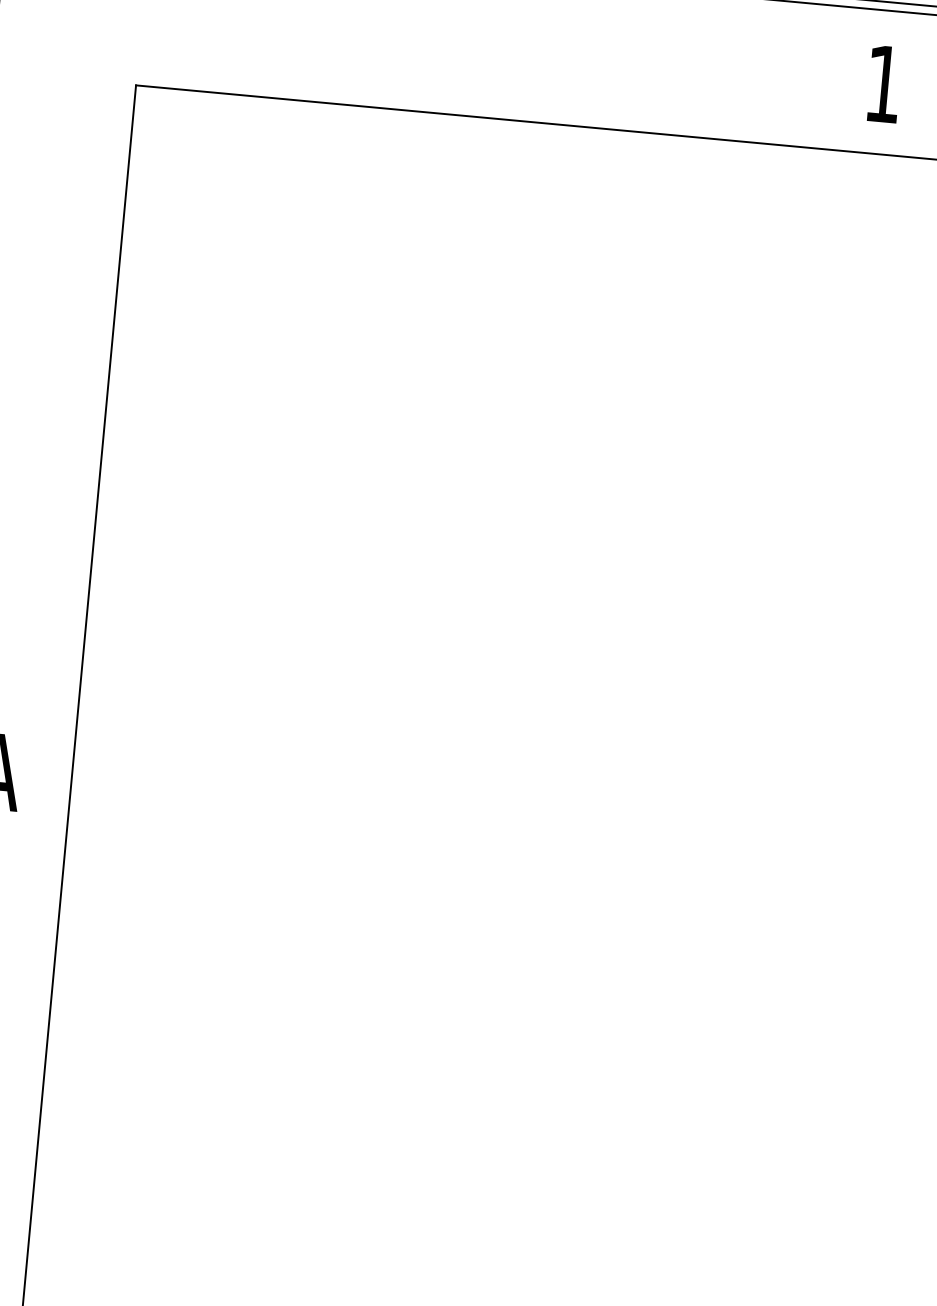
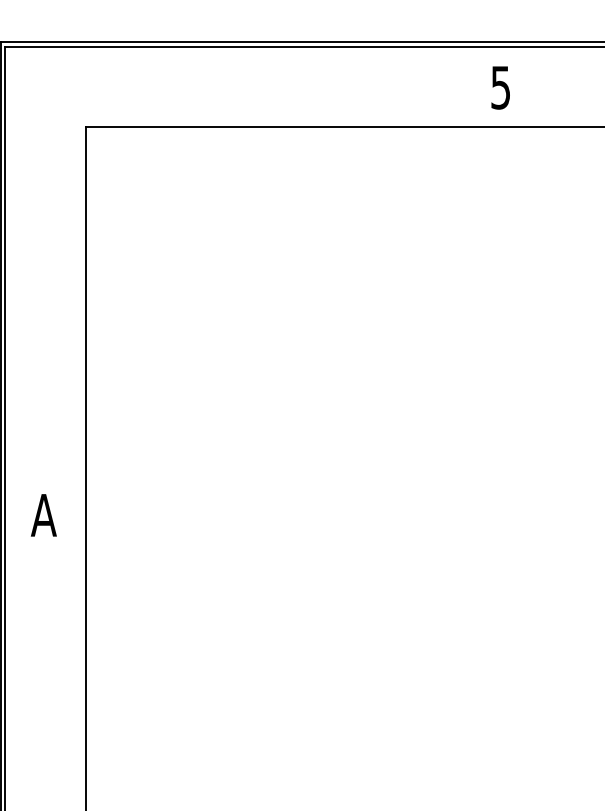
text: (883, 83) -> (500, 87), 1 -> 5

